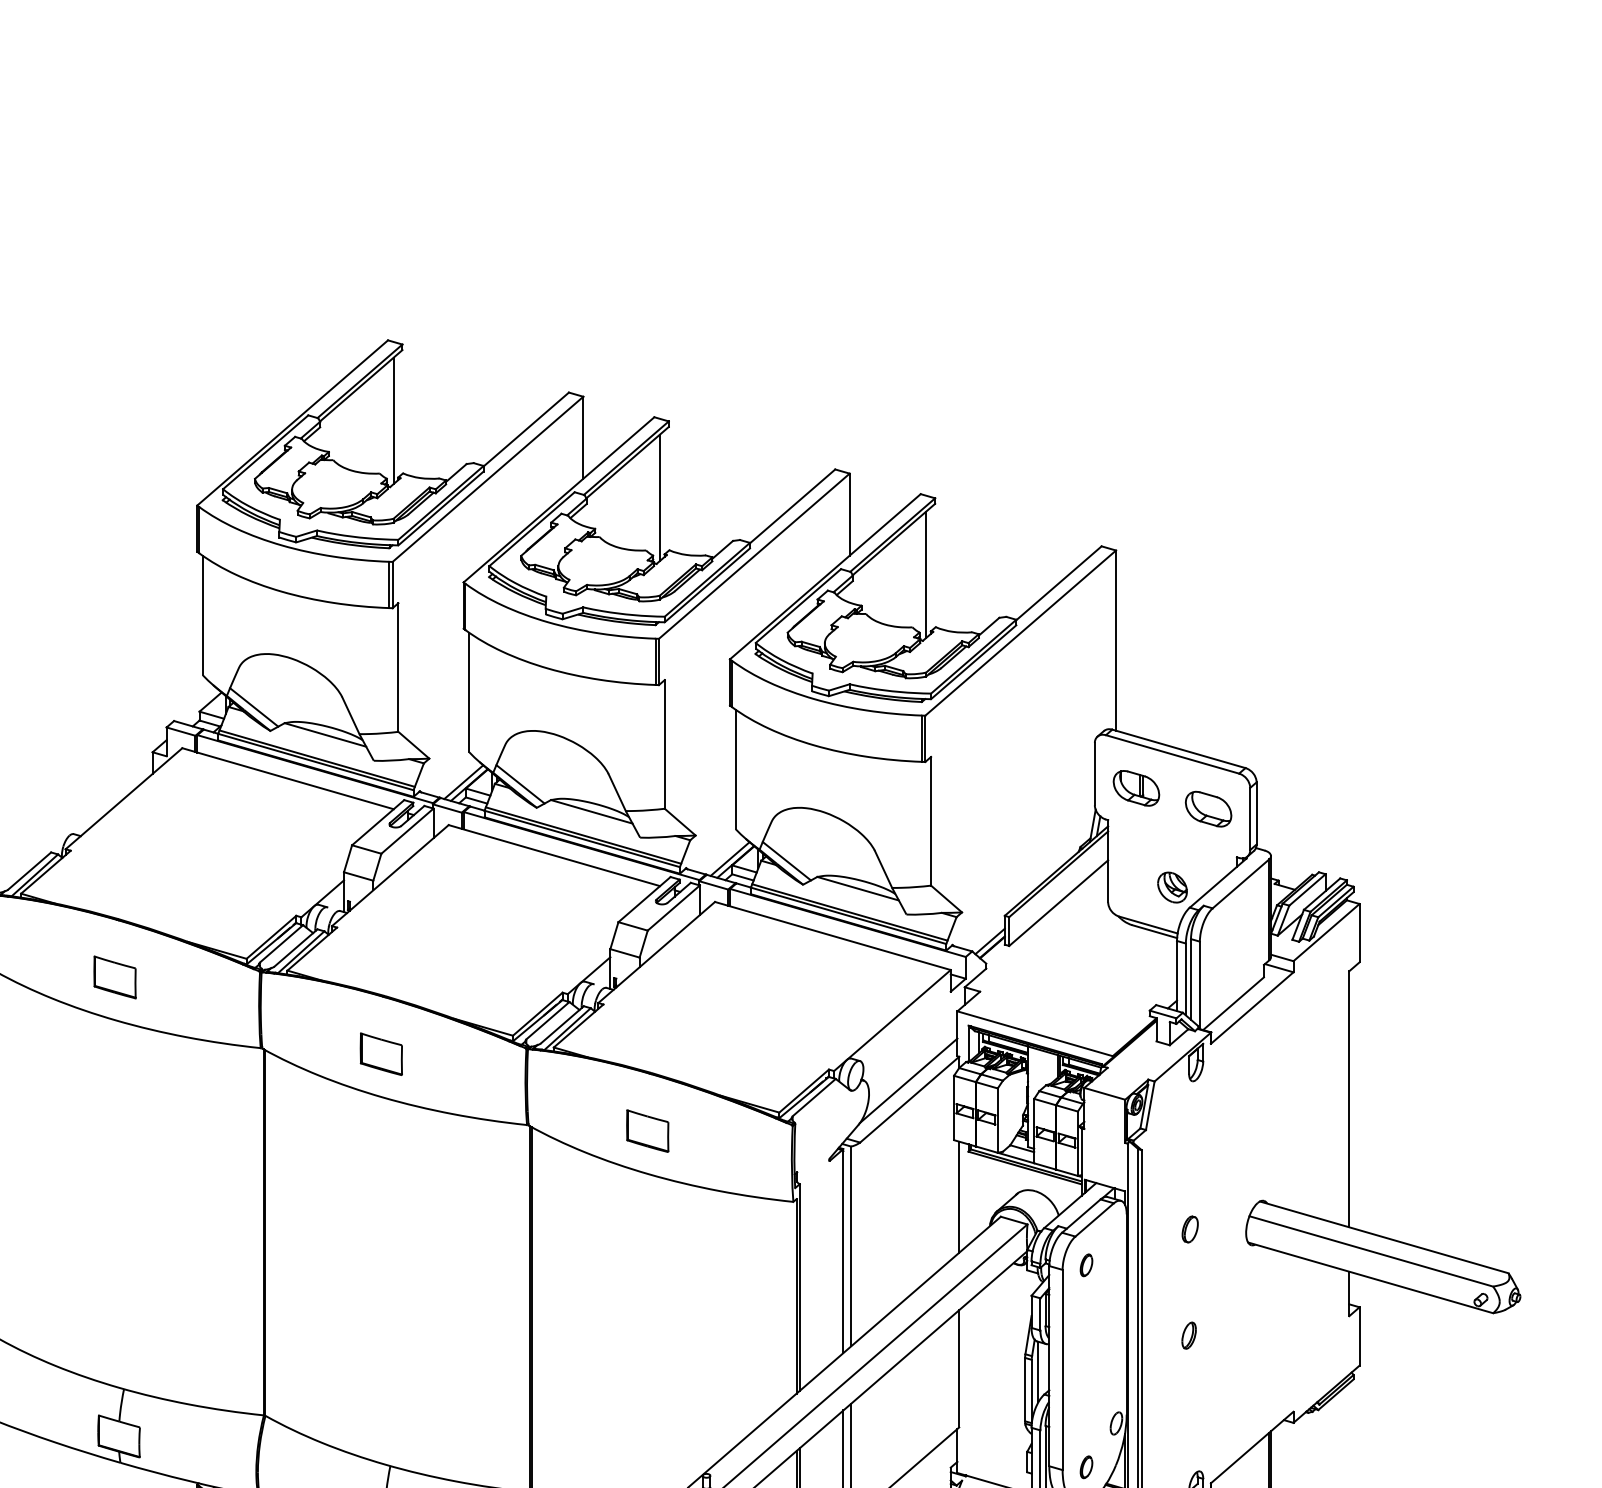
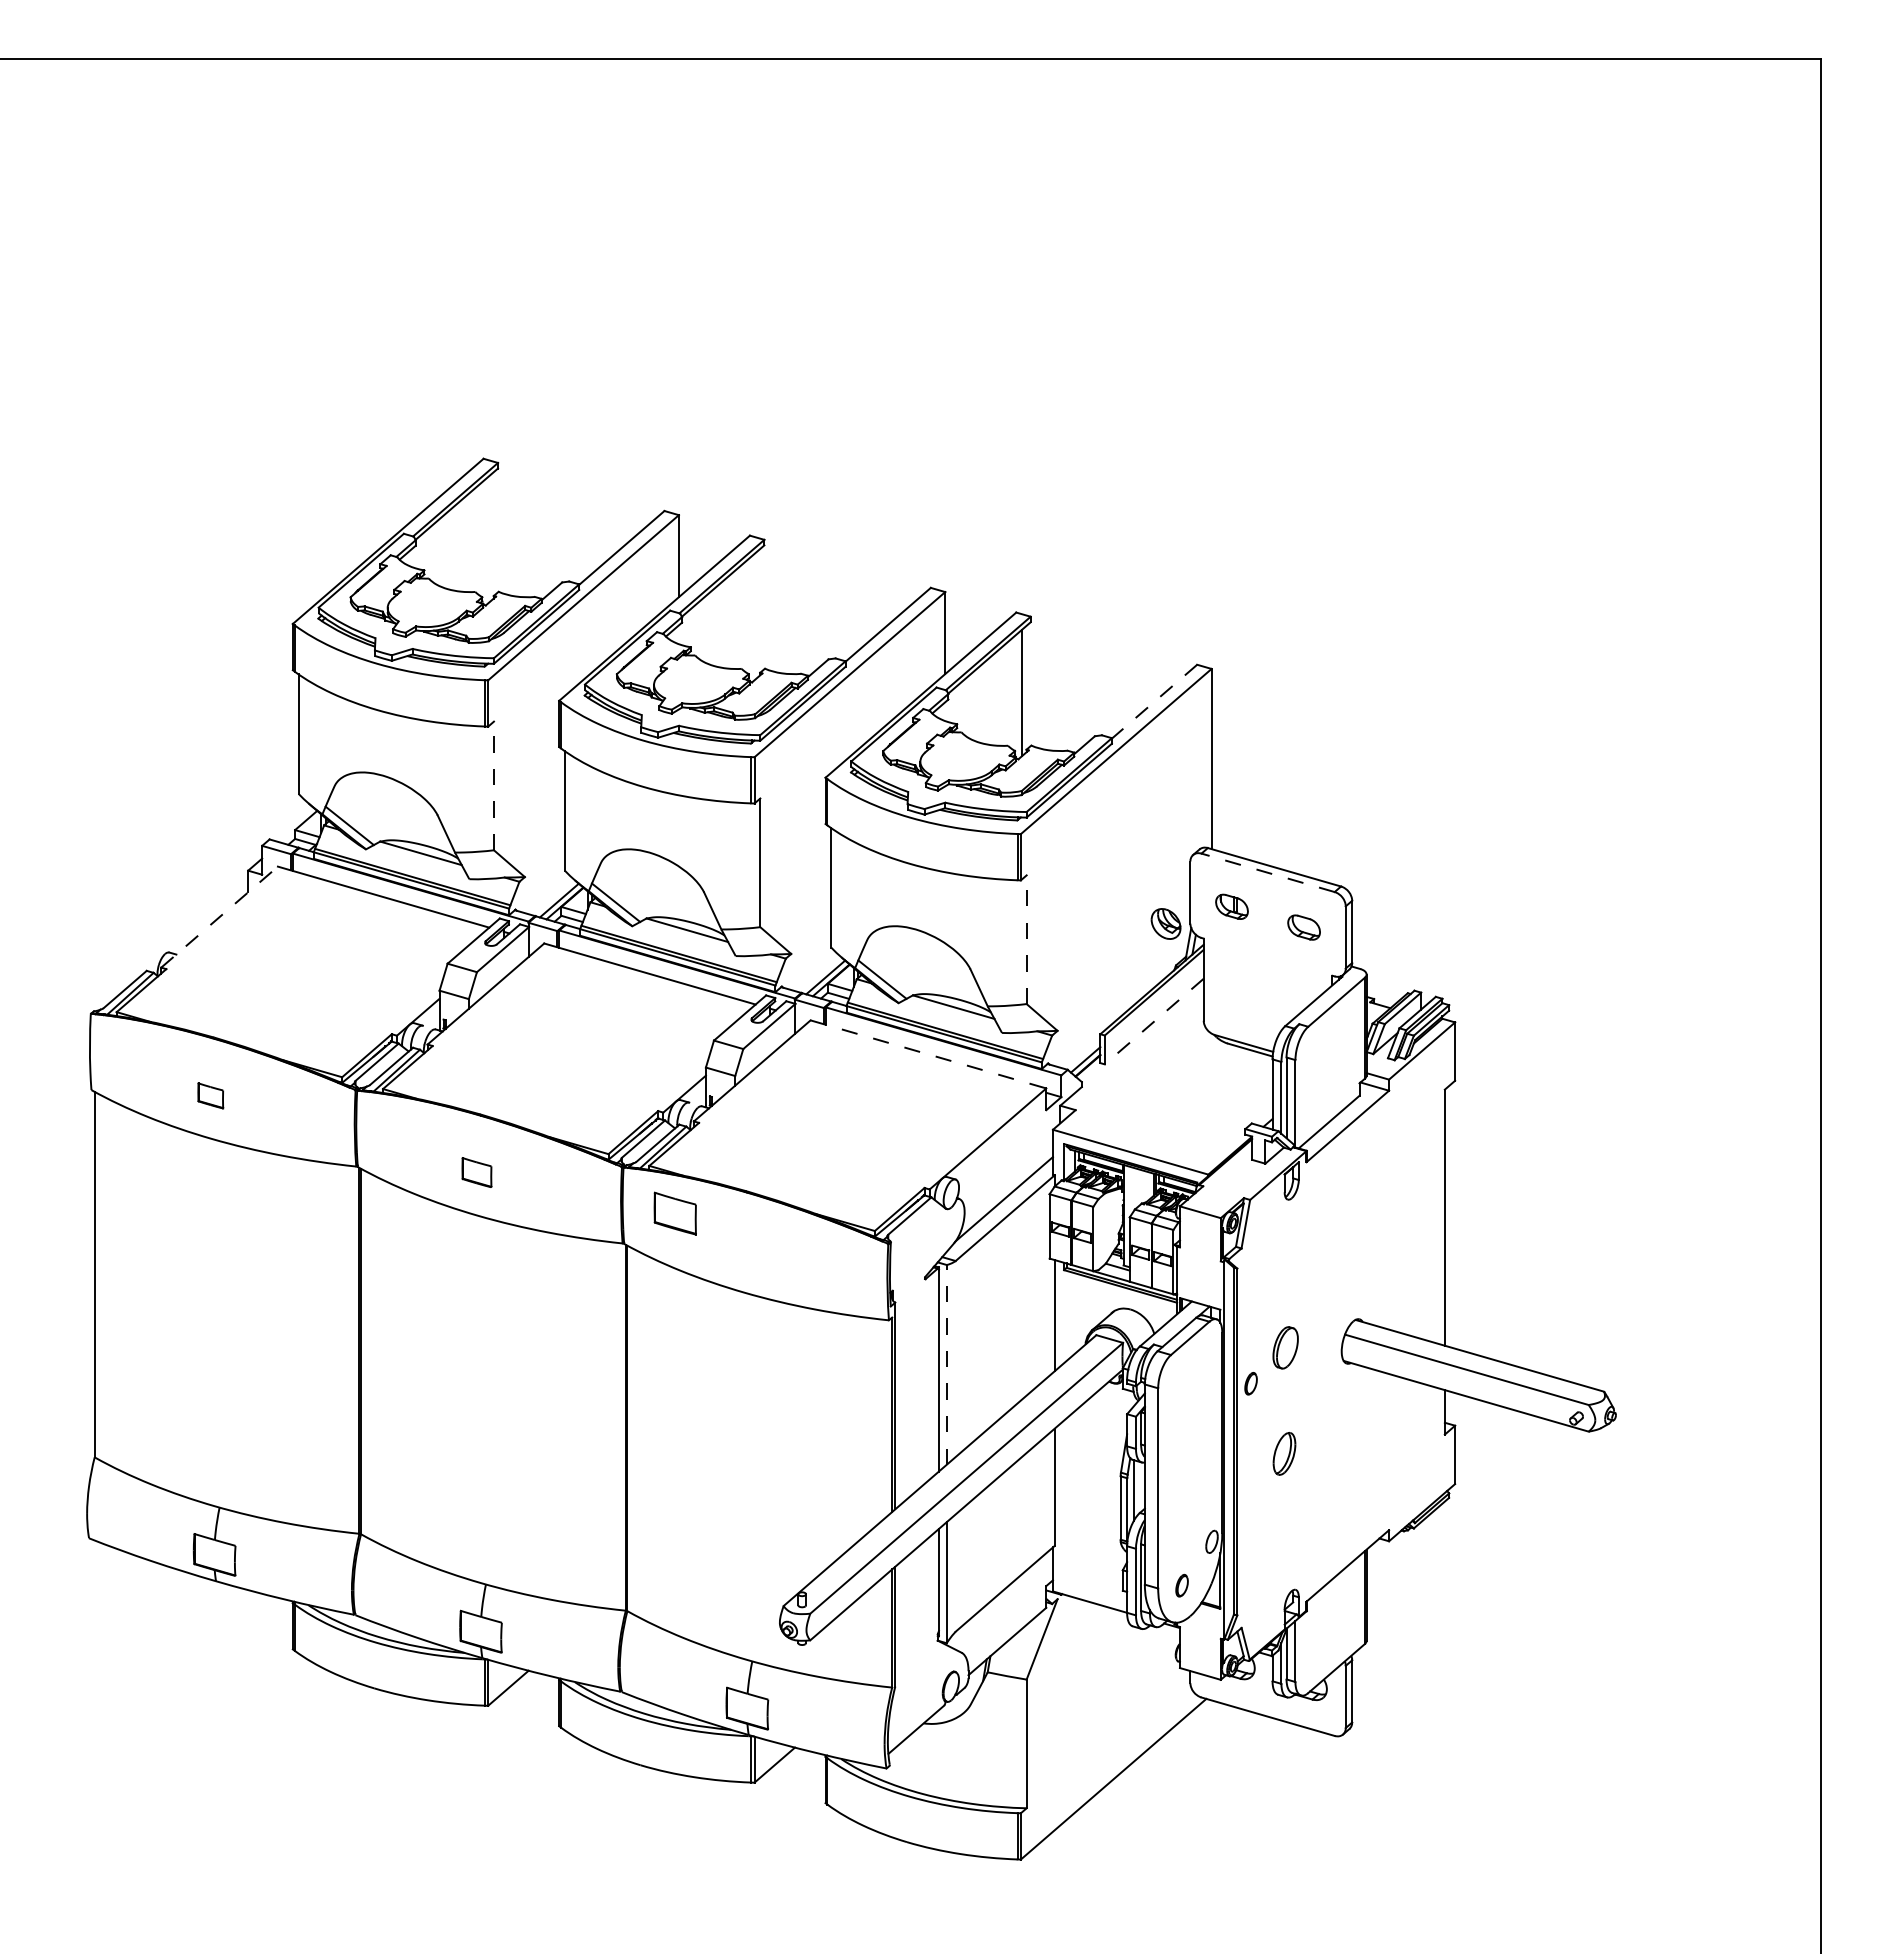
line: (393, 421) -> (489, 539), removed
line: (659, 498) -> (755, 616), removed
line: (1058, 584) -> (1154, 702), solid -> dashed
line: (397, 667) -> (493, 785), solid -> dashed
line: (1171, 754) -> (1267, 872), solid -> dashed
part: (1135, 788) -> (1231, 906), size x0.7
line: (123, 798) -> (219, 916), solid -> dashed
part: (1207, 809) -> (1303, 927), size x0.7
line: (930, 821) -> (1026, 939), solid -> dashed
part: (1171, 887) -> (1165, 923), moved
line: (1057, 903) -> (1153, 1021), solid -> dashed
line: (832, 936) -> (928, 1054), solid -> dashed
part: (114, 977) -> (210, 1095), size x0.6
part: (380, 1054) -> (476, 1172), size x0.7
part: (646, 1131) -> (674, 1213), moved
part: (1189, 1229) -> (1285, 1347), size x1.6
line: (850, 1246) -> (946, 1364), solid -> dashed
part: (1085, 1265) -> (1250, 1383), moved
part: (1188, 1336) -> (1284, 1454), size x1.6

